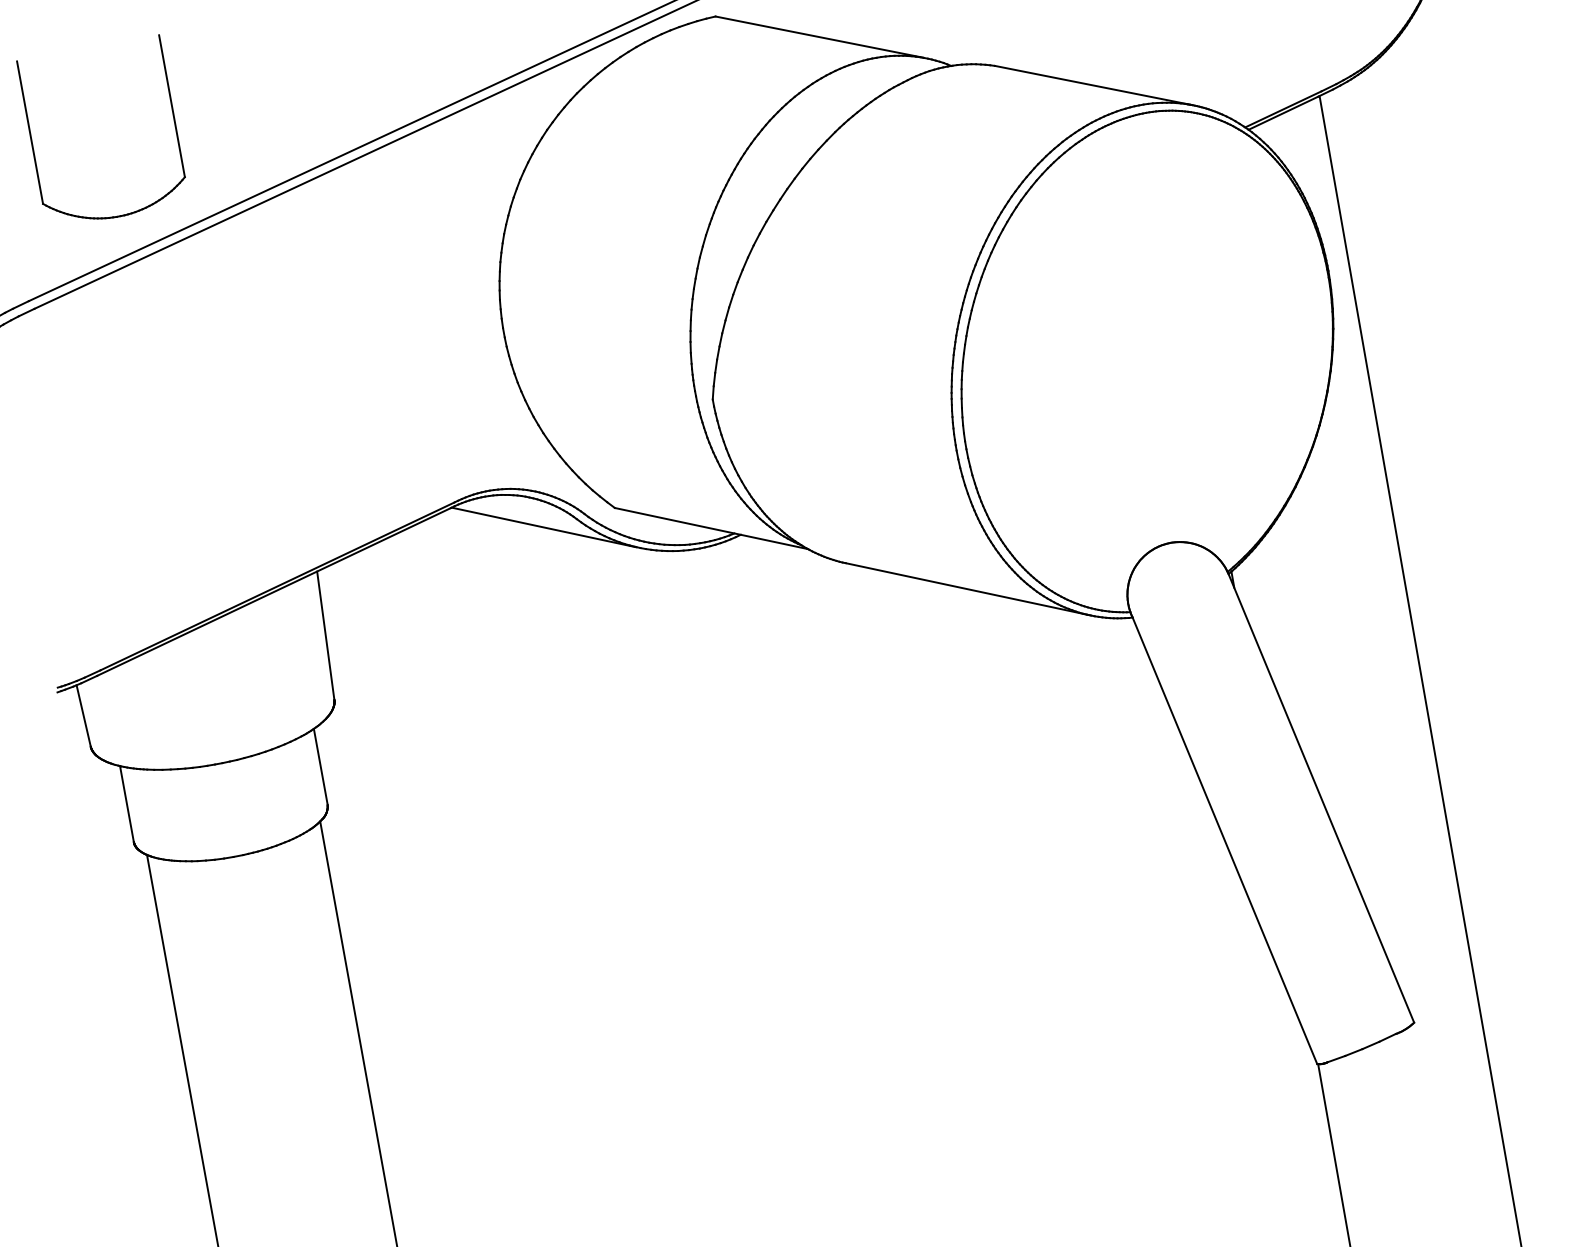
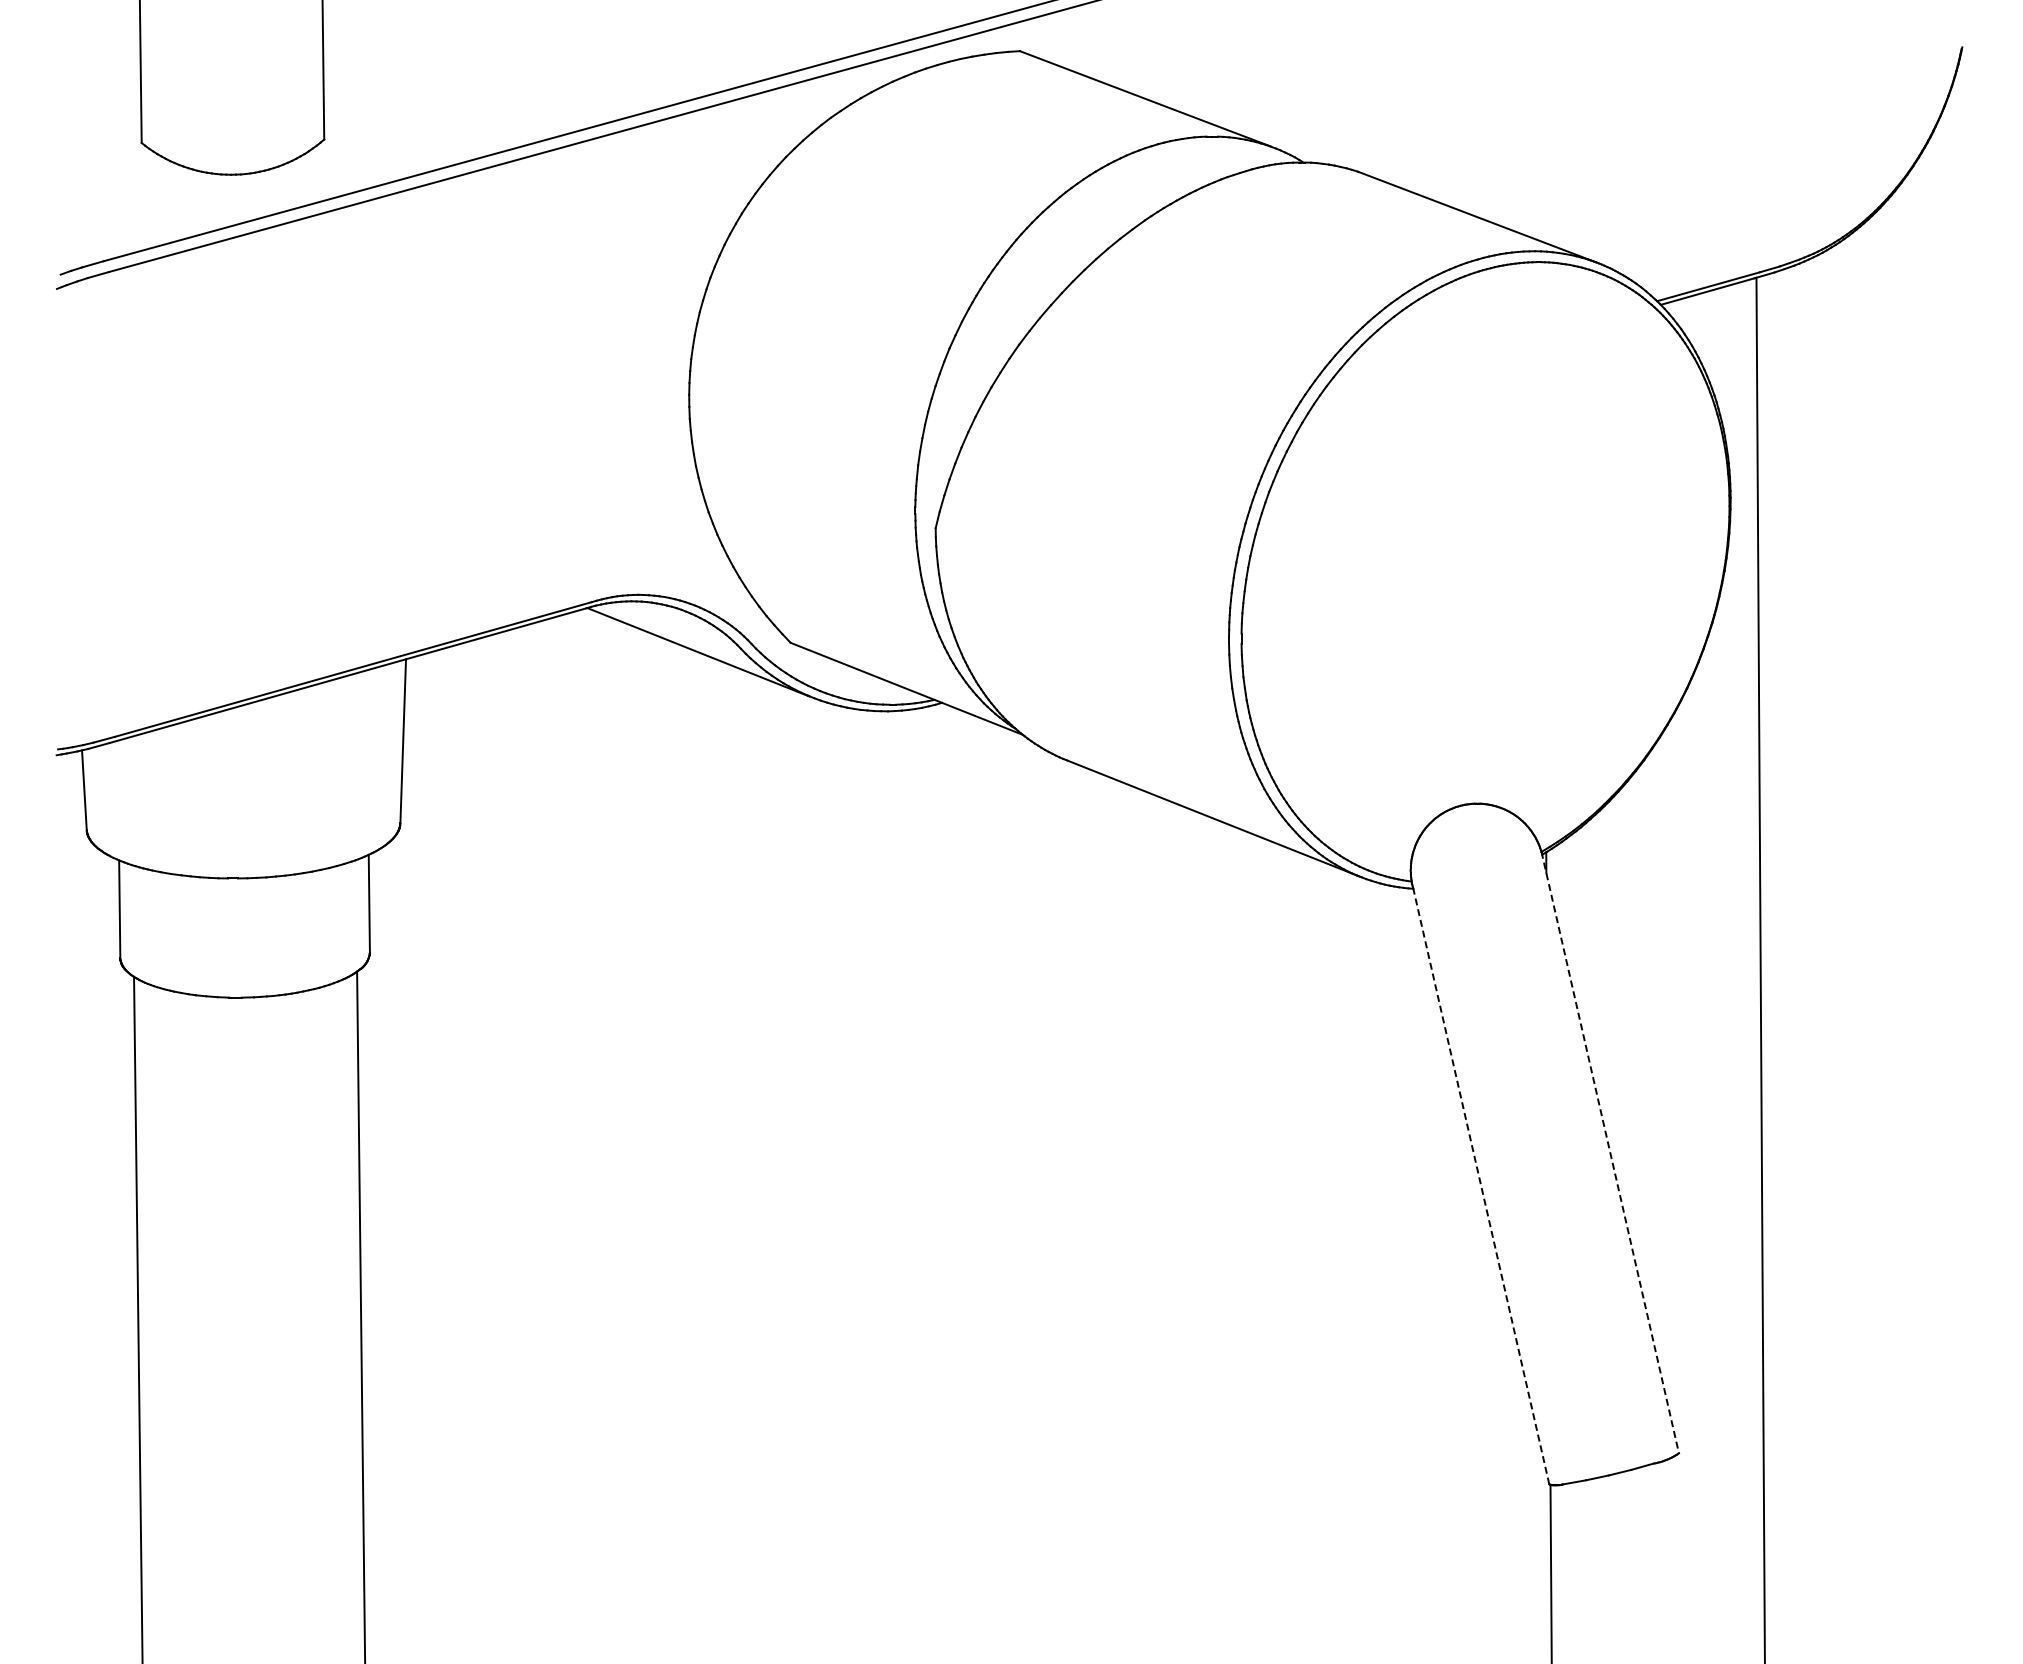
line: (1321, 797) -> (1610, 1153), solid -> dashed
line: (1225, 840) -> (1481, 1186), solid -> dashed

